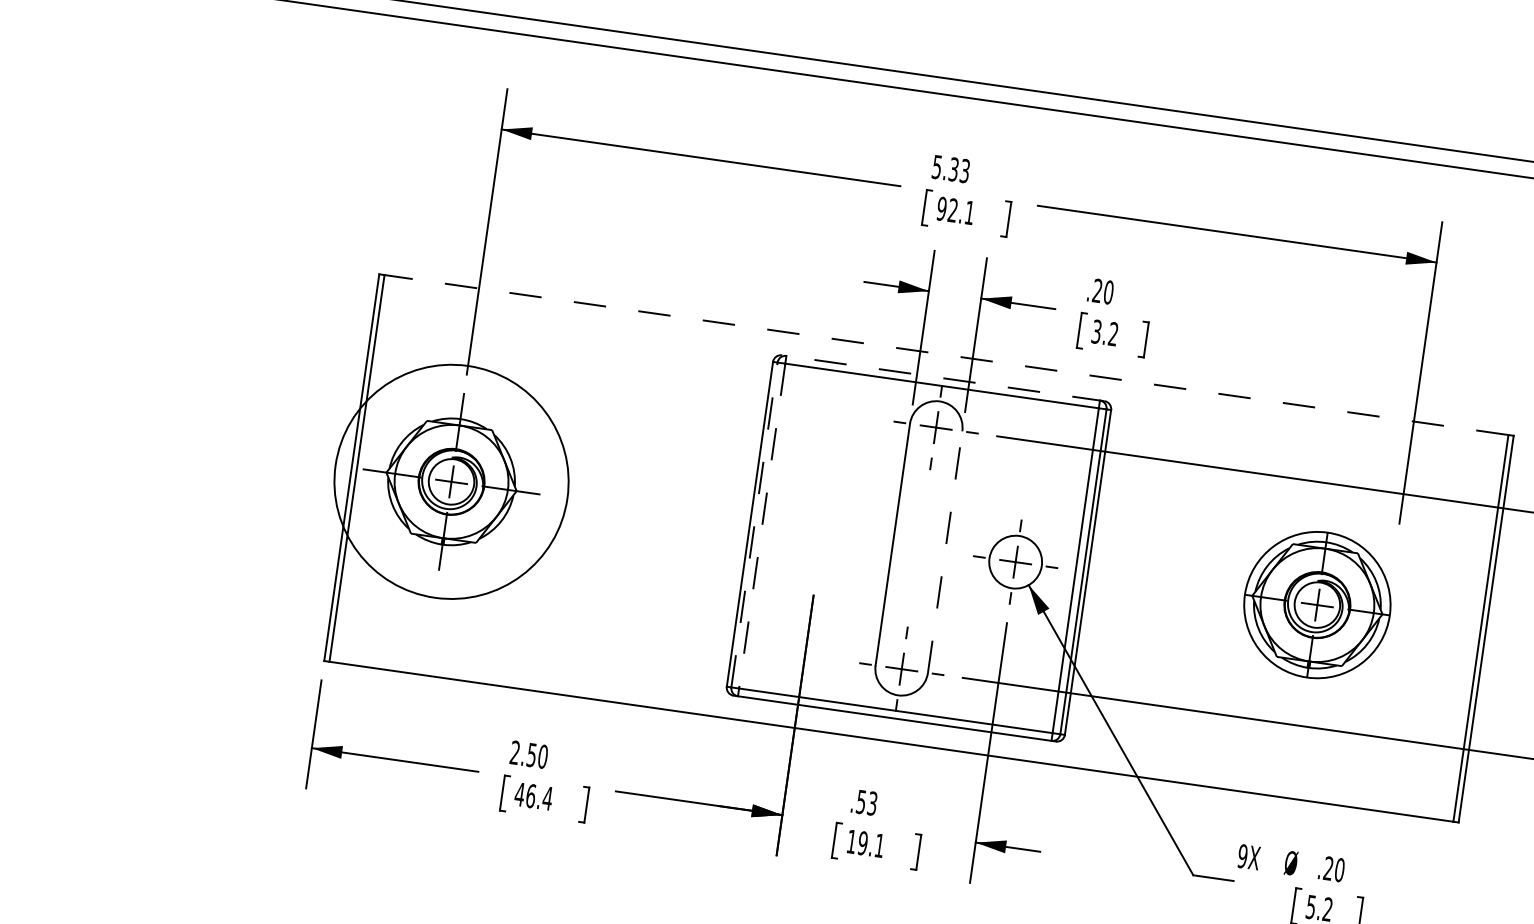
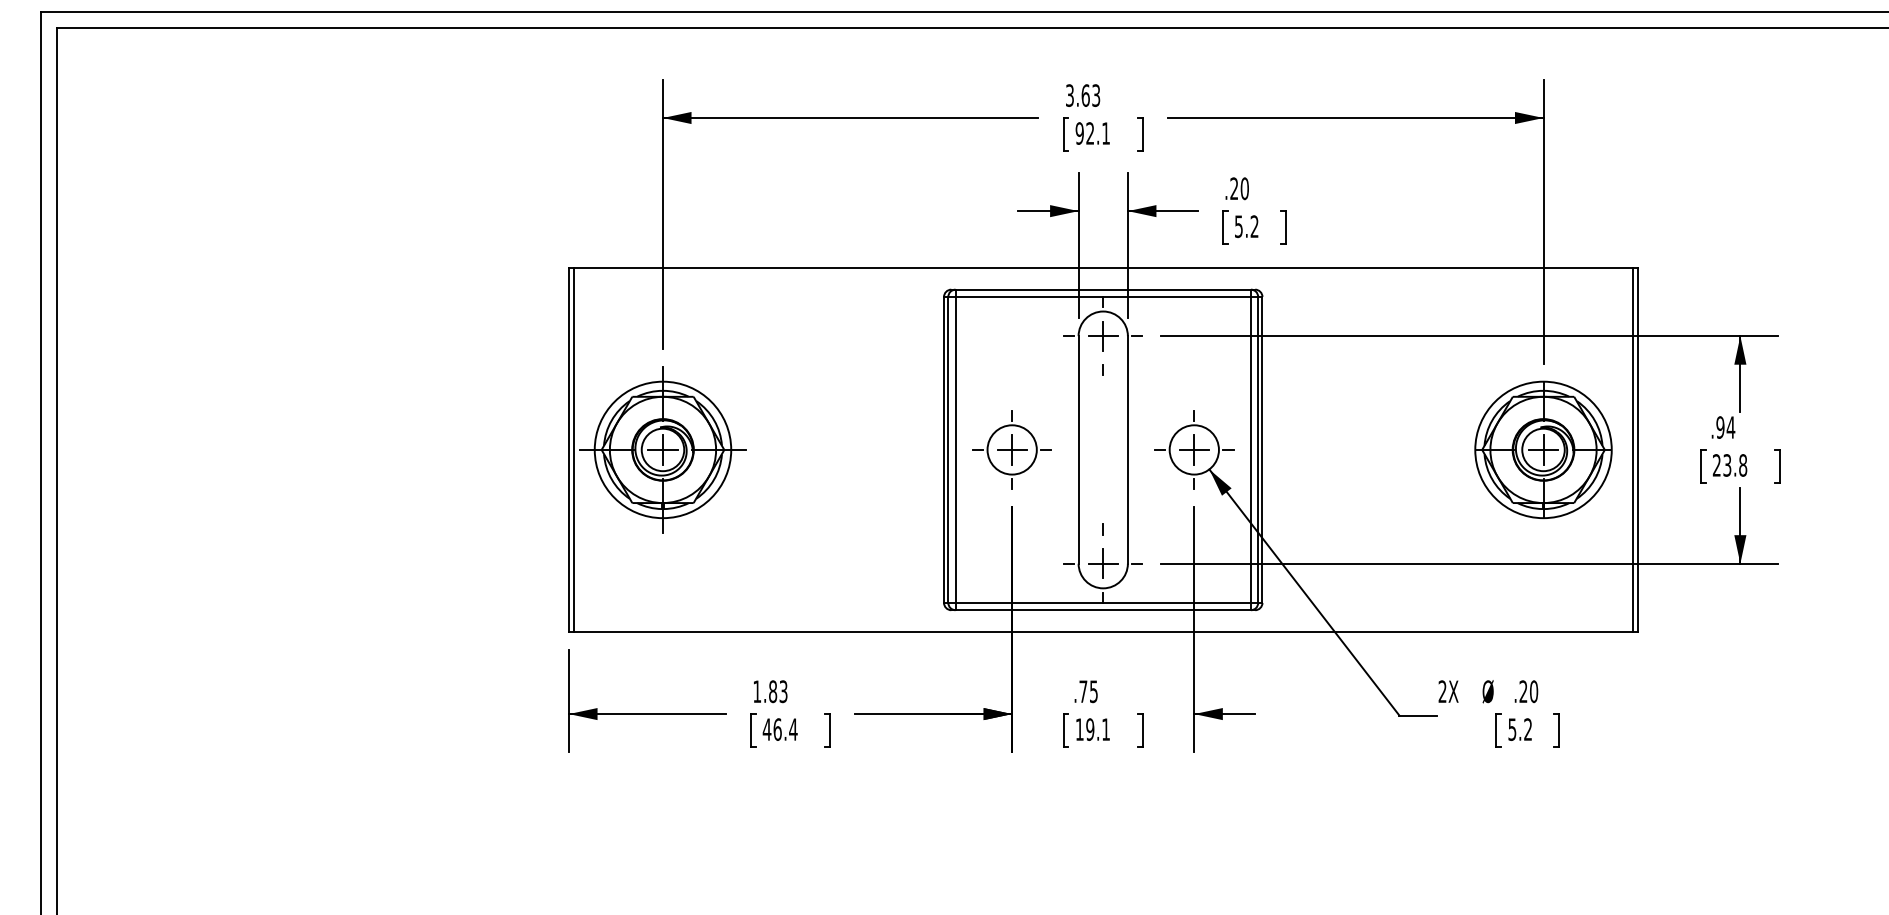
text: (945, 168) -> (1077, 95), 5.33 -> 3.63
text: (1096, 331) -> (1238, 226), 3.2 -> 5.2
line: (945, 354) -> (1102, 267), dashed -> solid
line: (943, 378) -> (1103, 289), dashed -> solid
circle: (451, 481) -> (662, 449), size x0.62
line: (754, 524) -> (948, 449), dashed -> solid
line: (762, 525) -> (955, 449), dashed -> solid
part: (821, 534) -> (1011, 449), added
line: (944, 551) -> (1127, 449), dashed -> solid
part: (1317, 604) -> (1543, 449), moved
text: (529, 754) -> (770, 691), 2.50 -> 1.83
text: (866, 802) -> (1088, 691), .53 -> .75
text: (1242, 856) -> (1442, 691), 9X -> 2X

